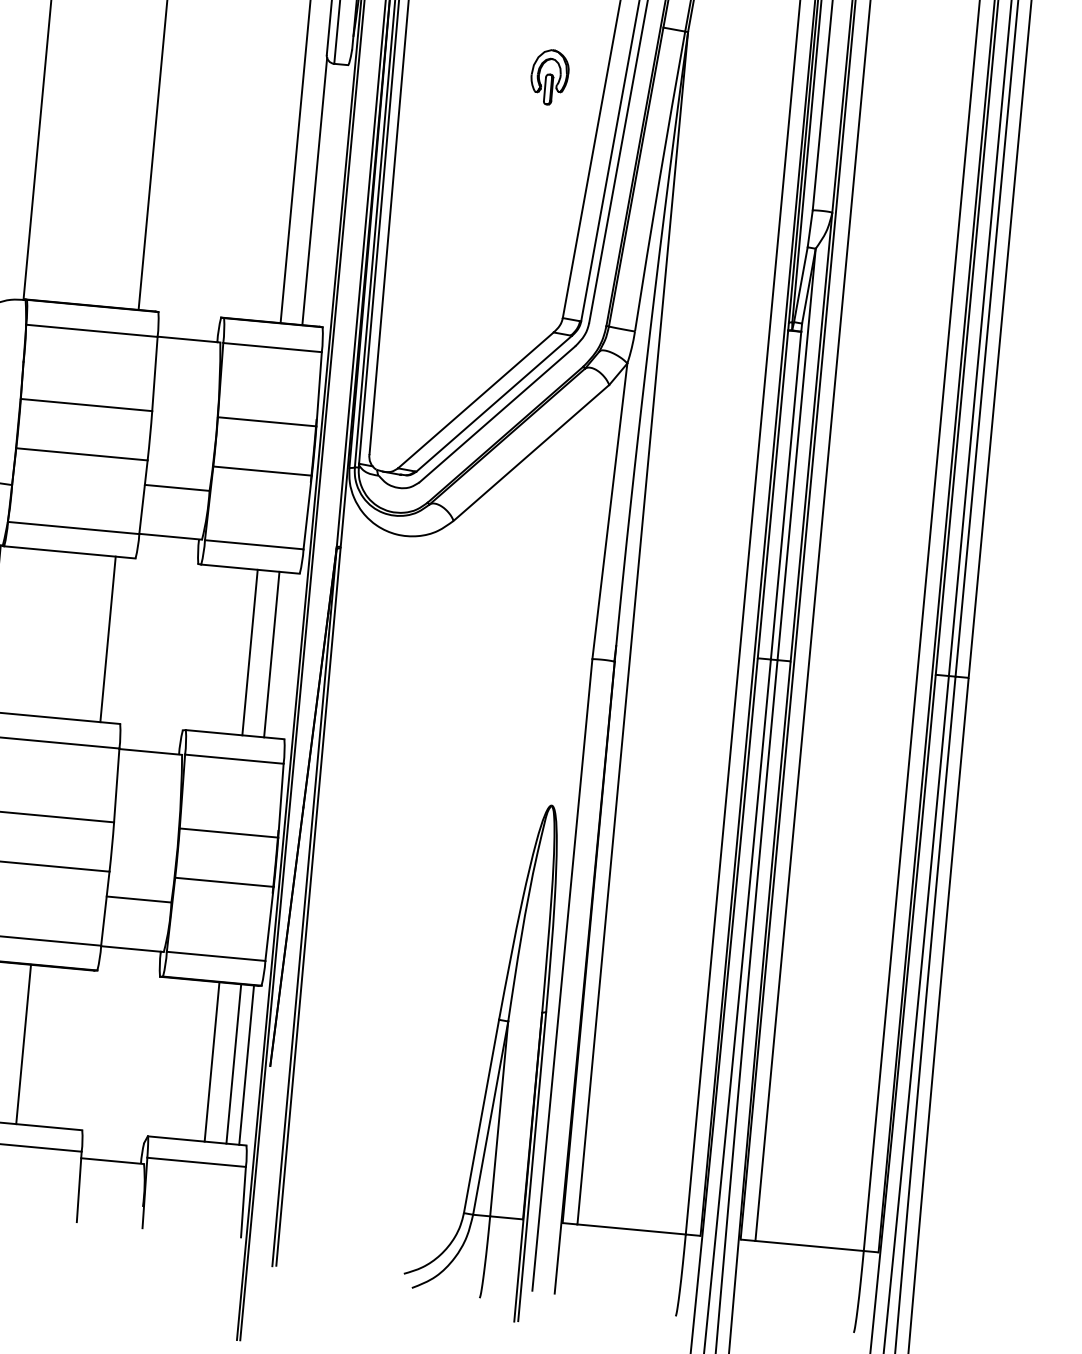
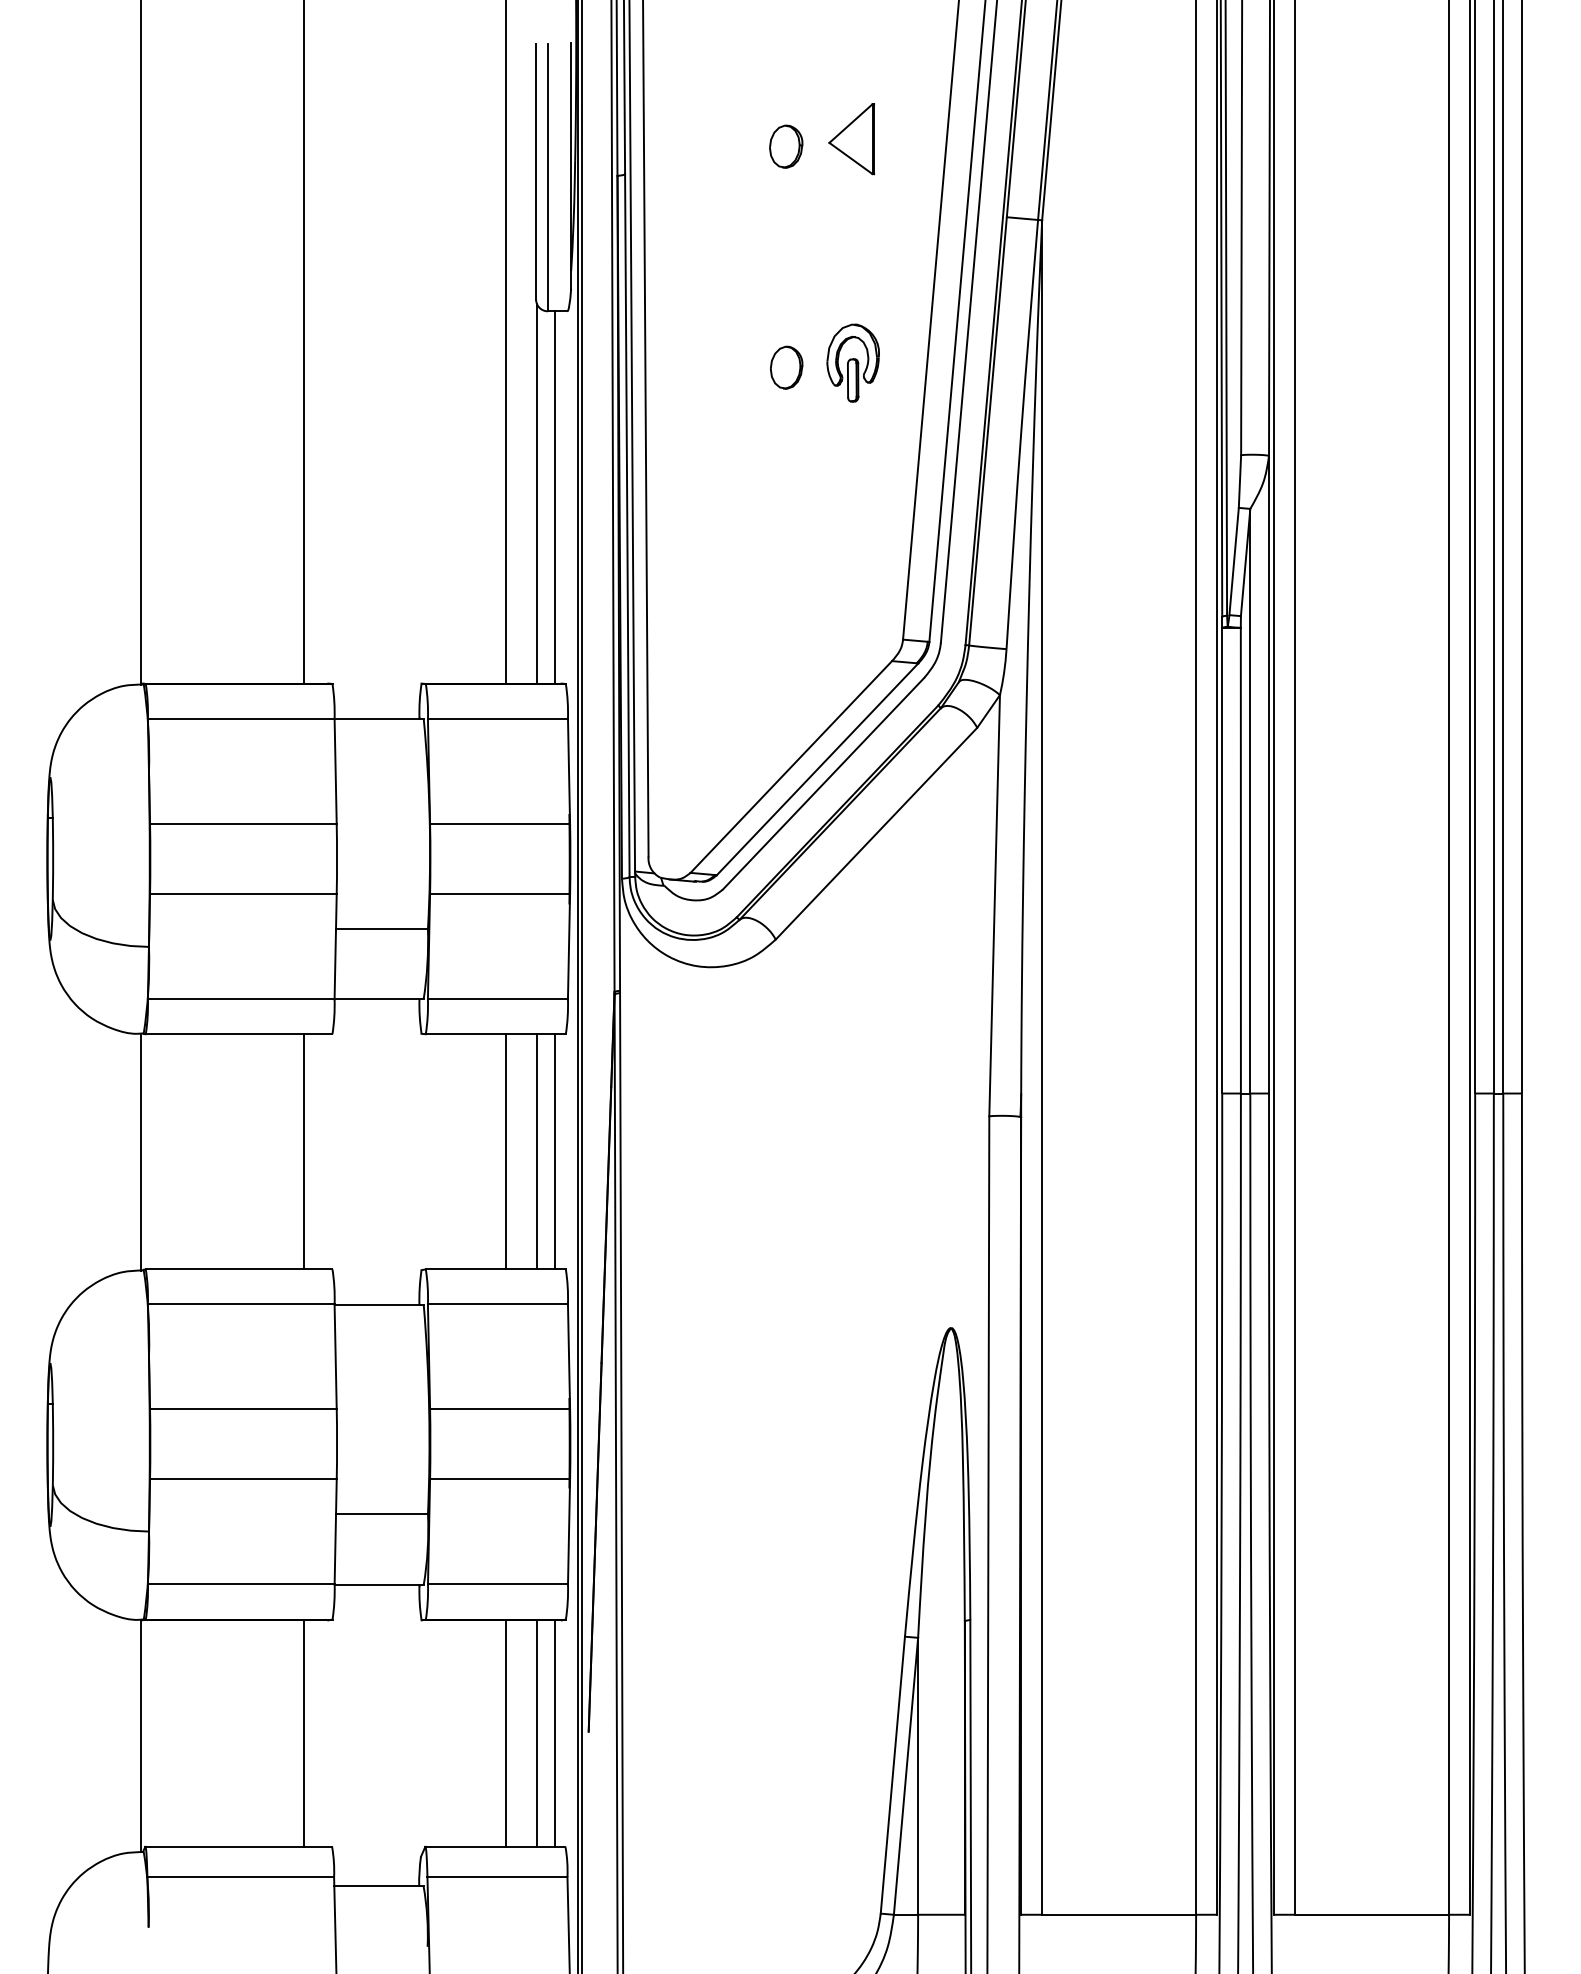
part: (549, 76) -> (852, 362), moved
part: (498, 118) -> (786, 367), added
line: (327, 195) -> (555, 497), added
line: (284, 655) -> (555, 1151), added
line: (23, 1044) -> (304, 1733), moved

